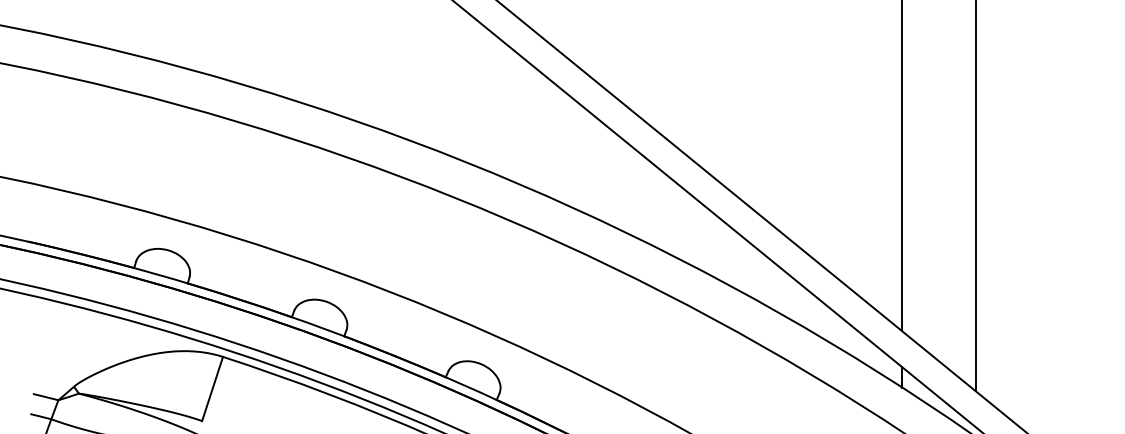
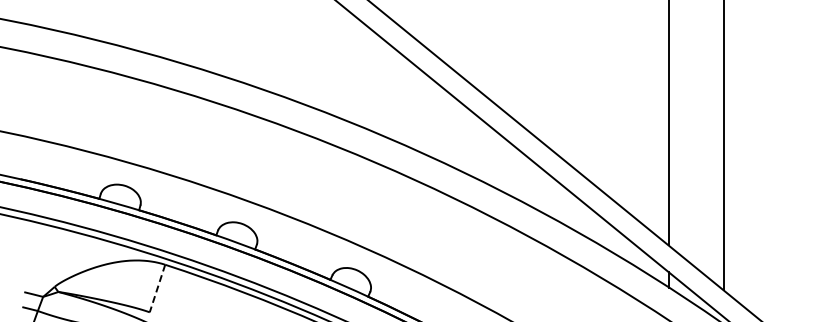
line: (212, 390) -> (157, 289), solid -> dashed

